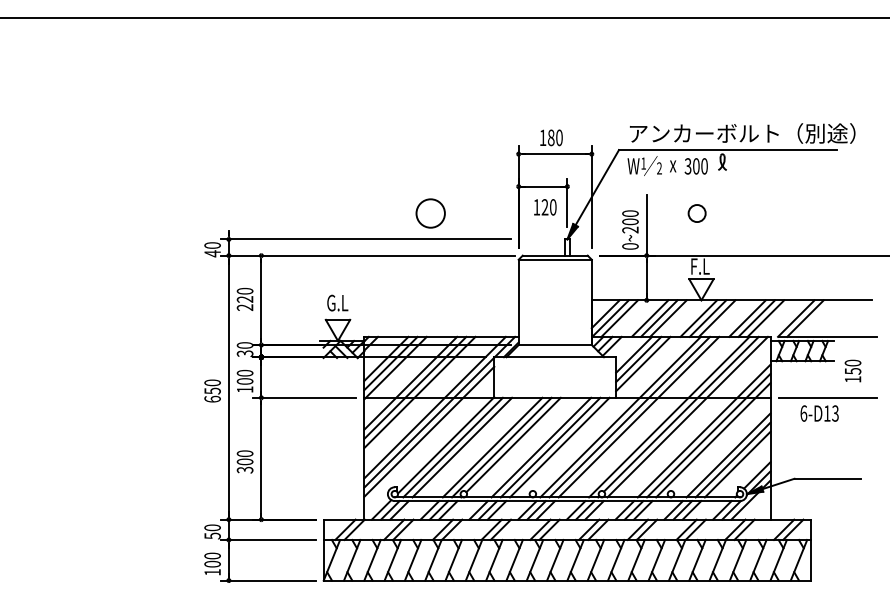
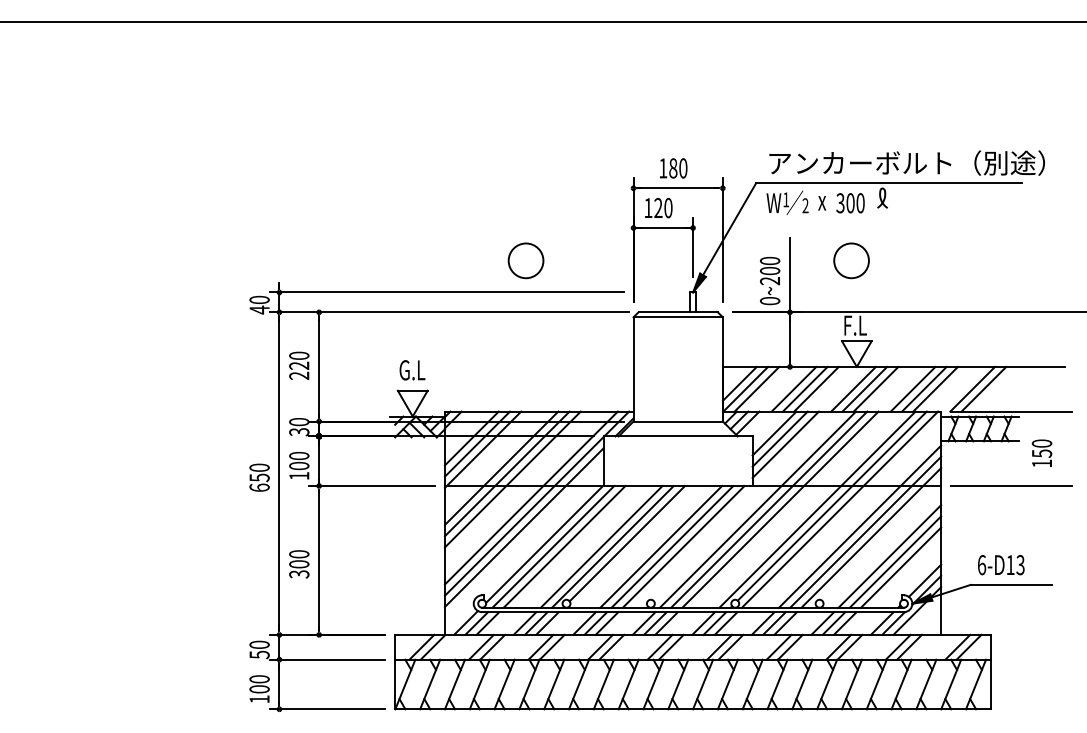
text: (545, 207) -> (658, 208), moved
circle: (696, 213) -> (850, 260), size x1.67
text: (819, 413) -> (1001, 565), moved

